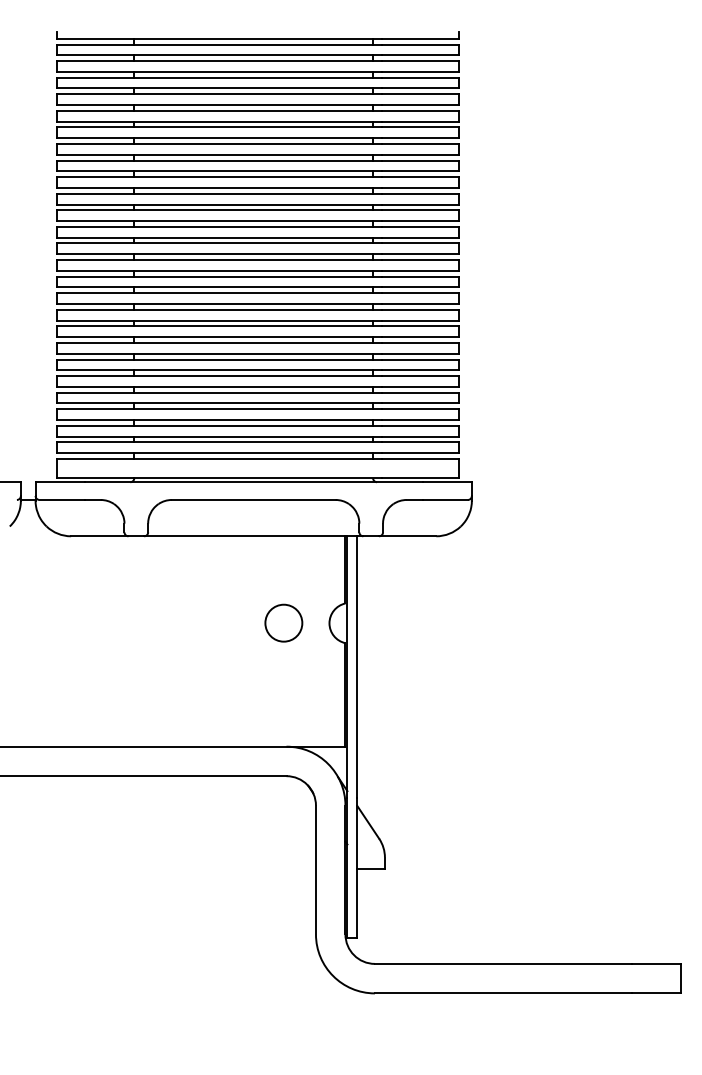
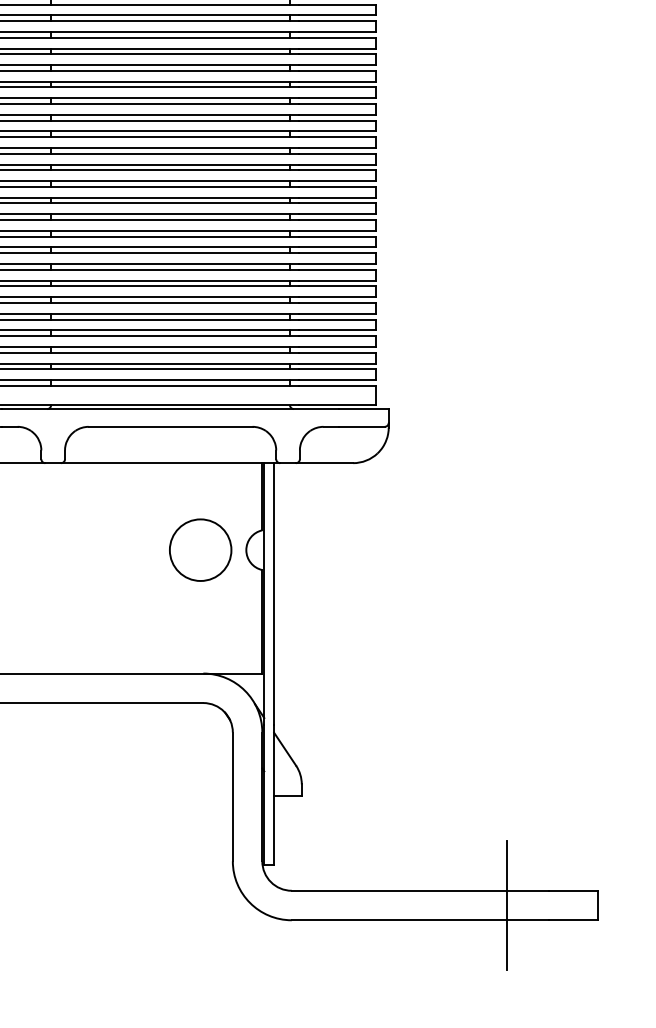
circle: (283, 622) -> (200, 549), size x1.67
line: (590, 978) -> (507, 905), added

